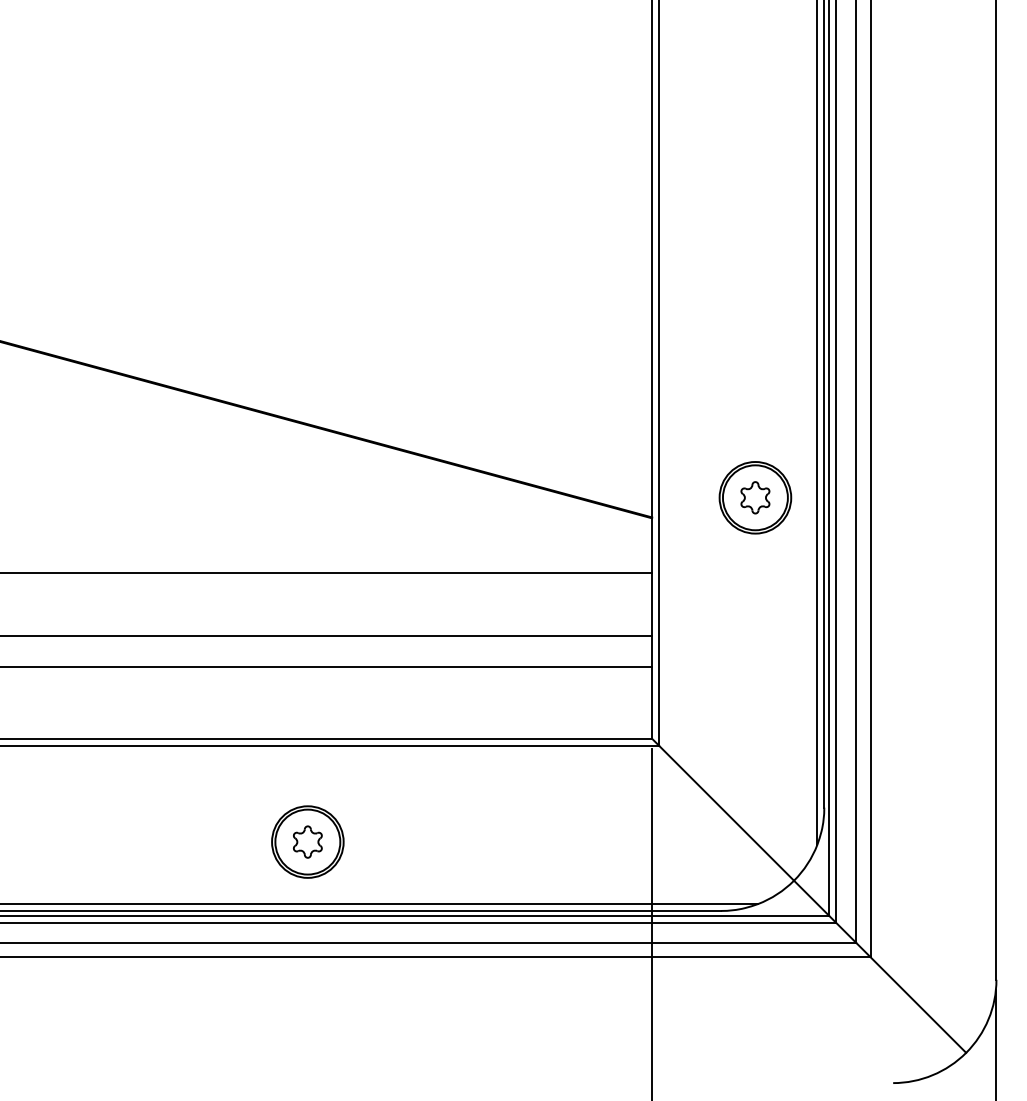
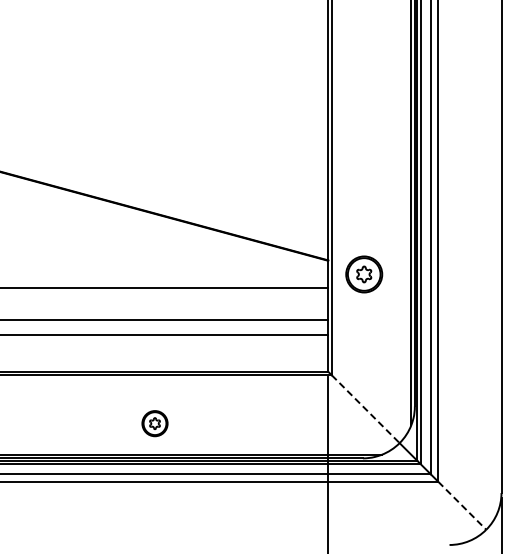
part: (755, 497) -> (364, 274), moved
line: (728, 813) -> (366, 409), solid -> dashed
part: (306, 841) -> (154, 423), size x0.7
line: (918, 1004) -> (462, 505), solid -> dashed

